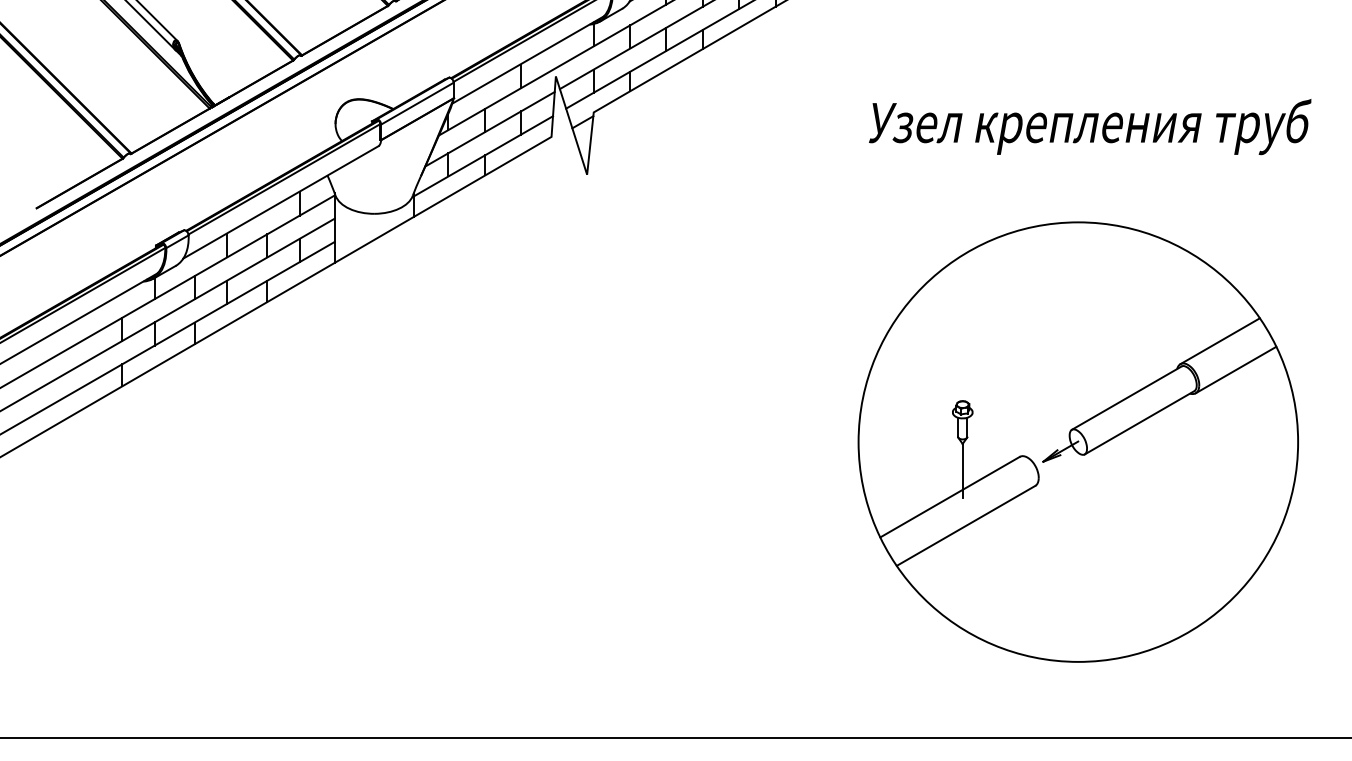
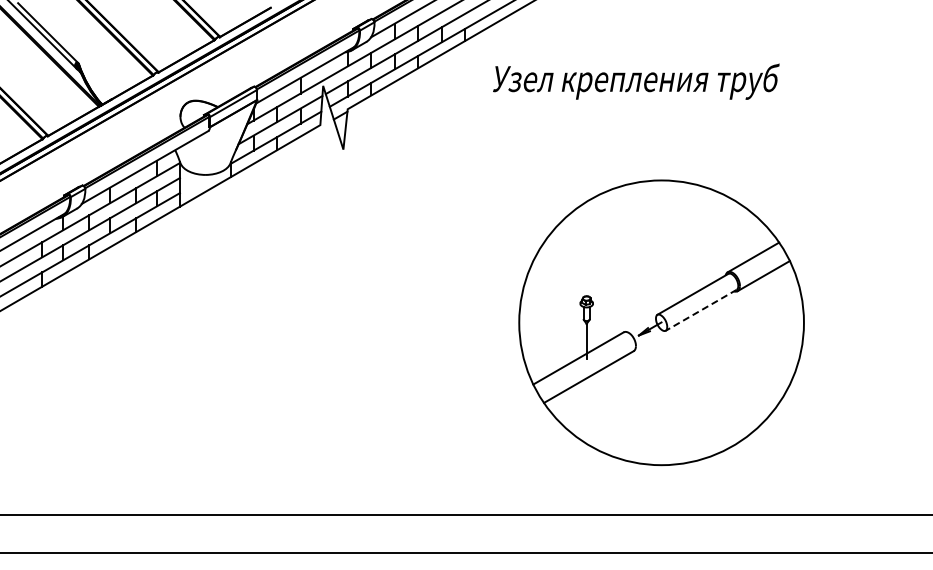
text: (1090, 126) -> (636, 81), moved
line: (1138, 423) -> (700, 310), solid -> dashed

